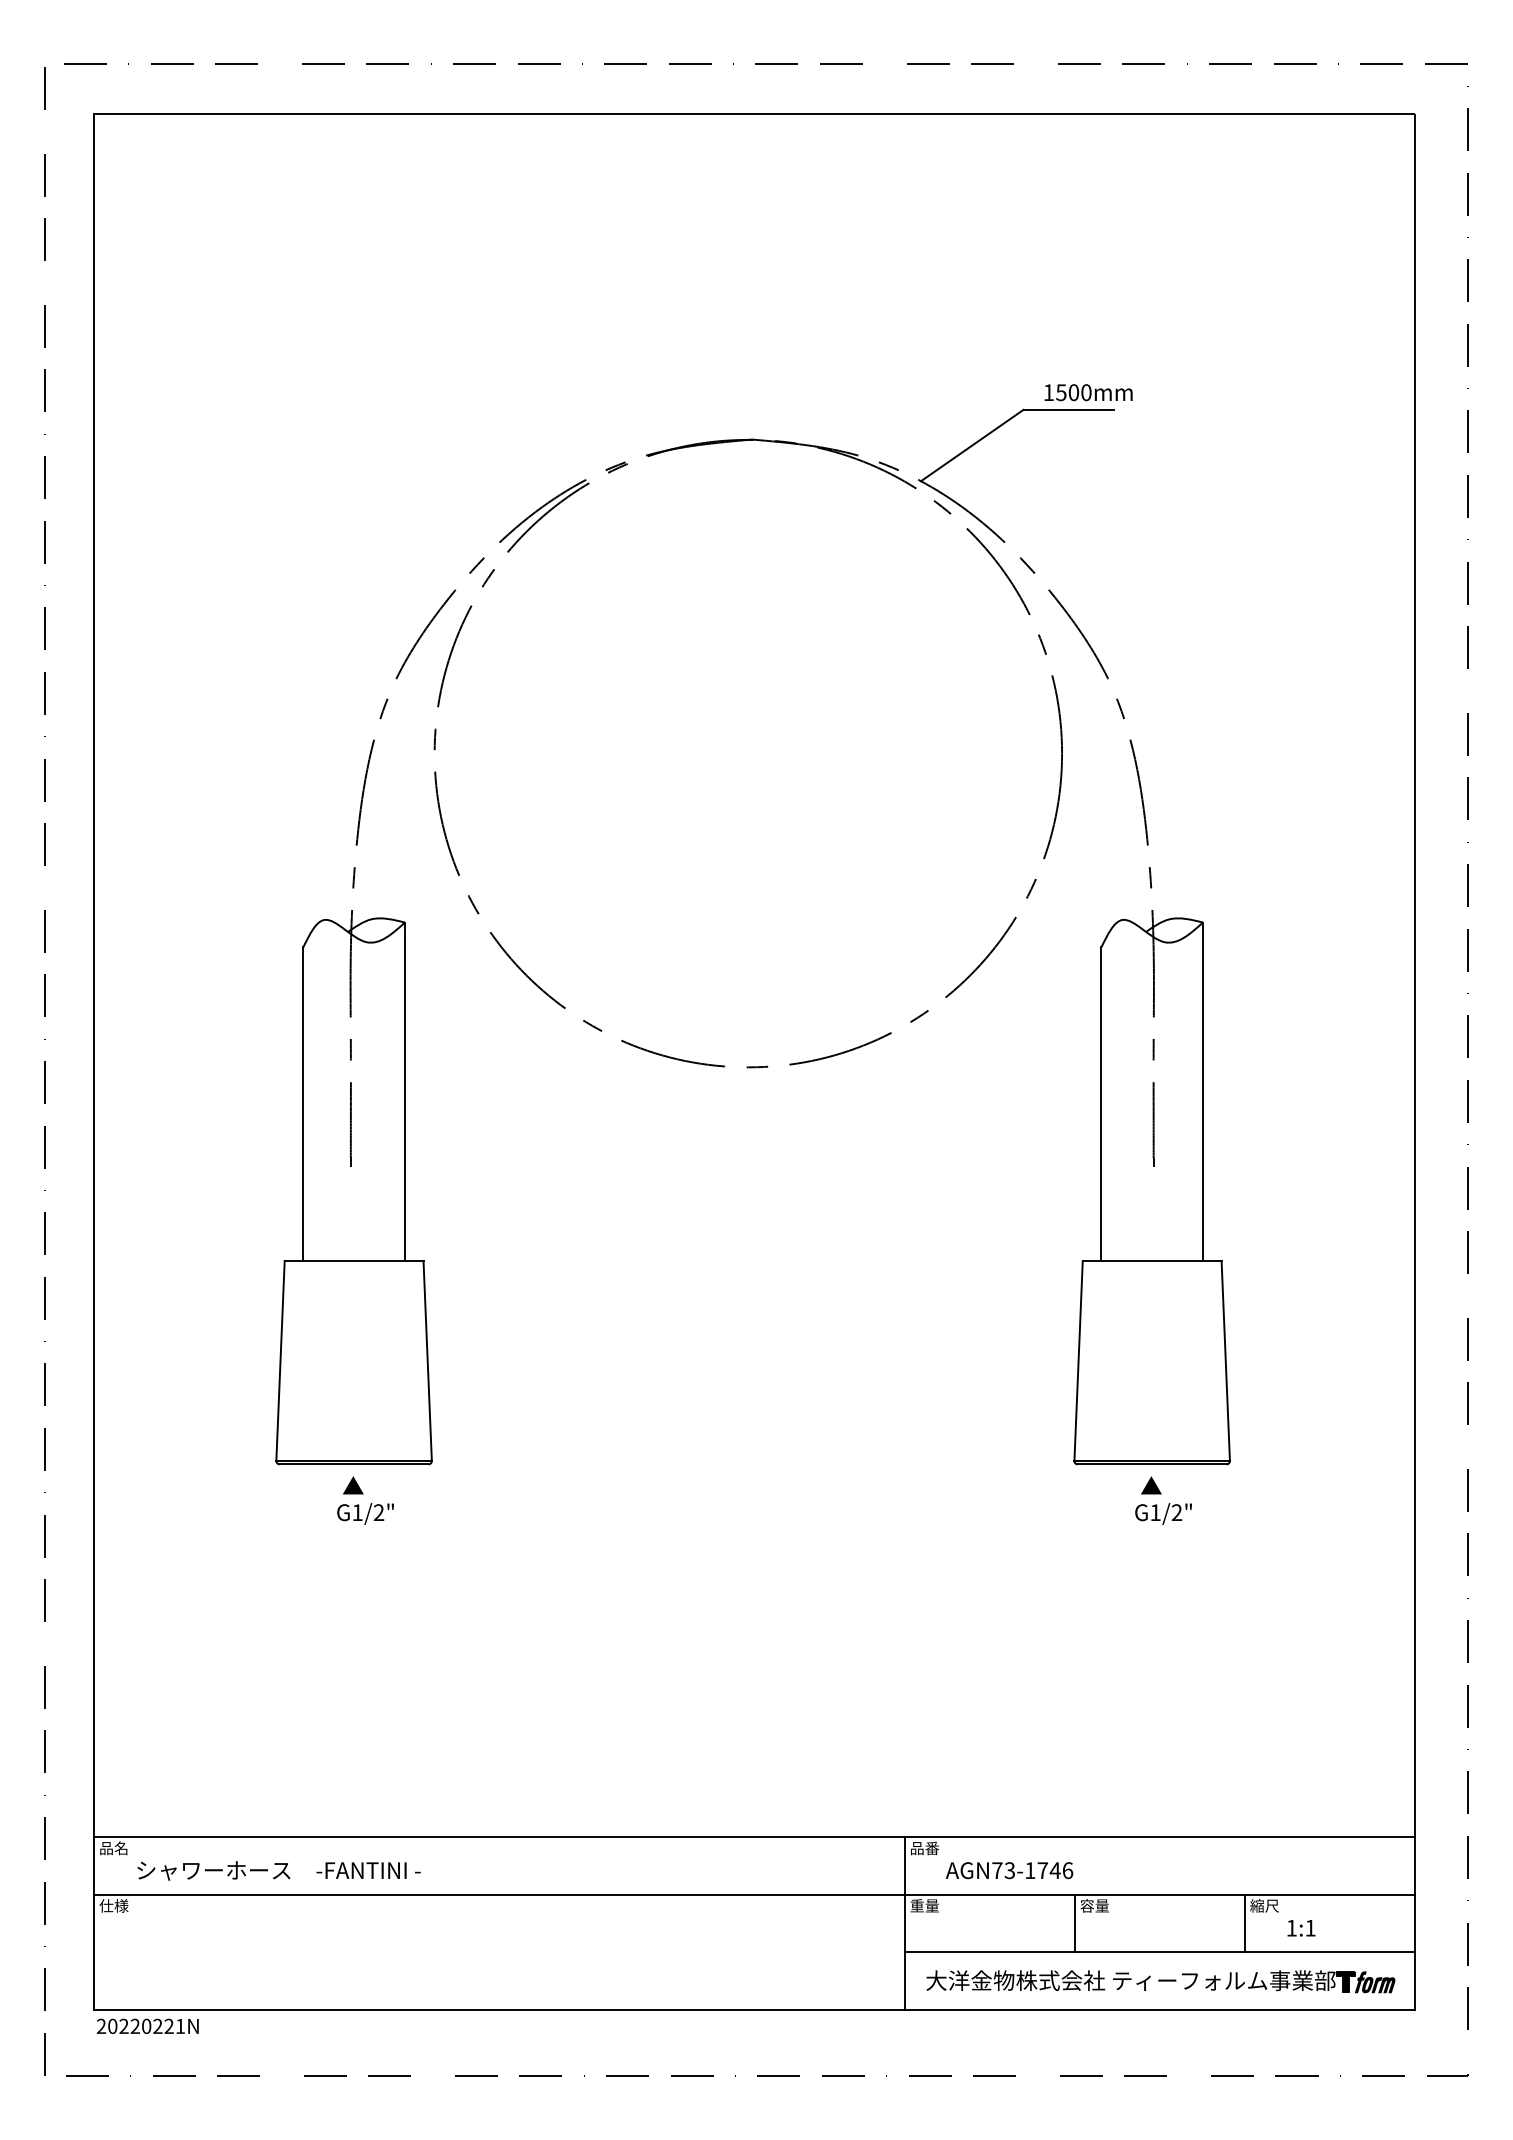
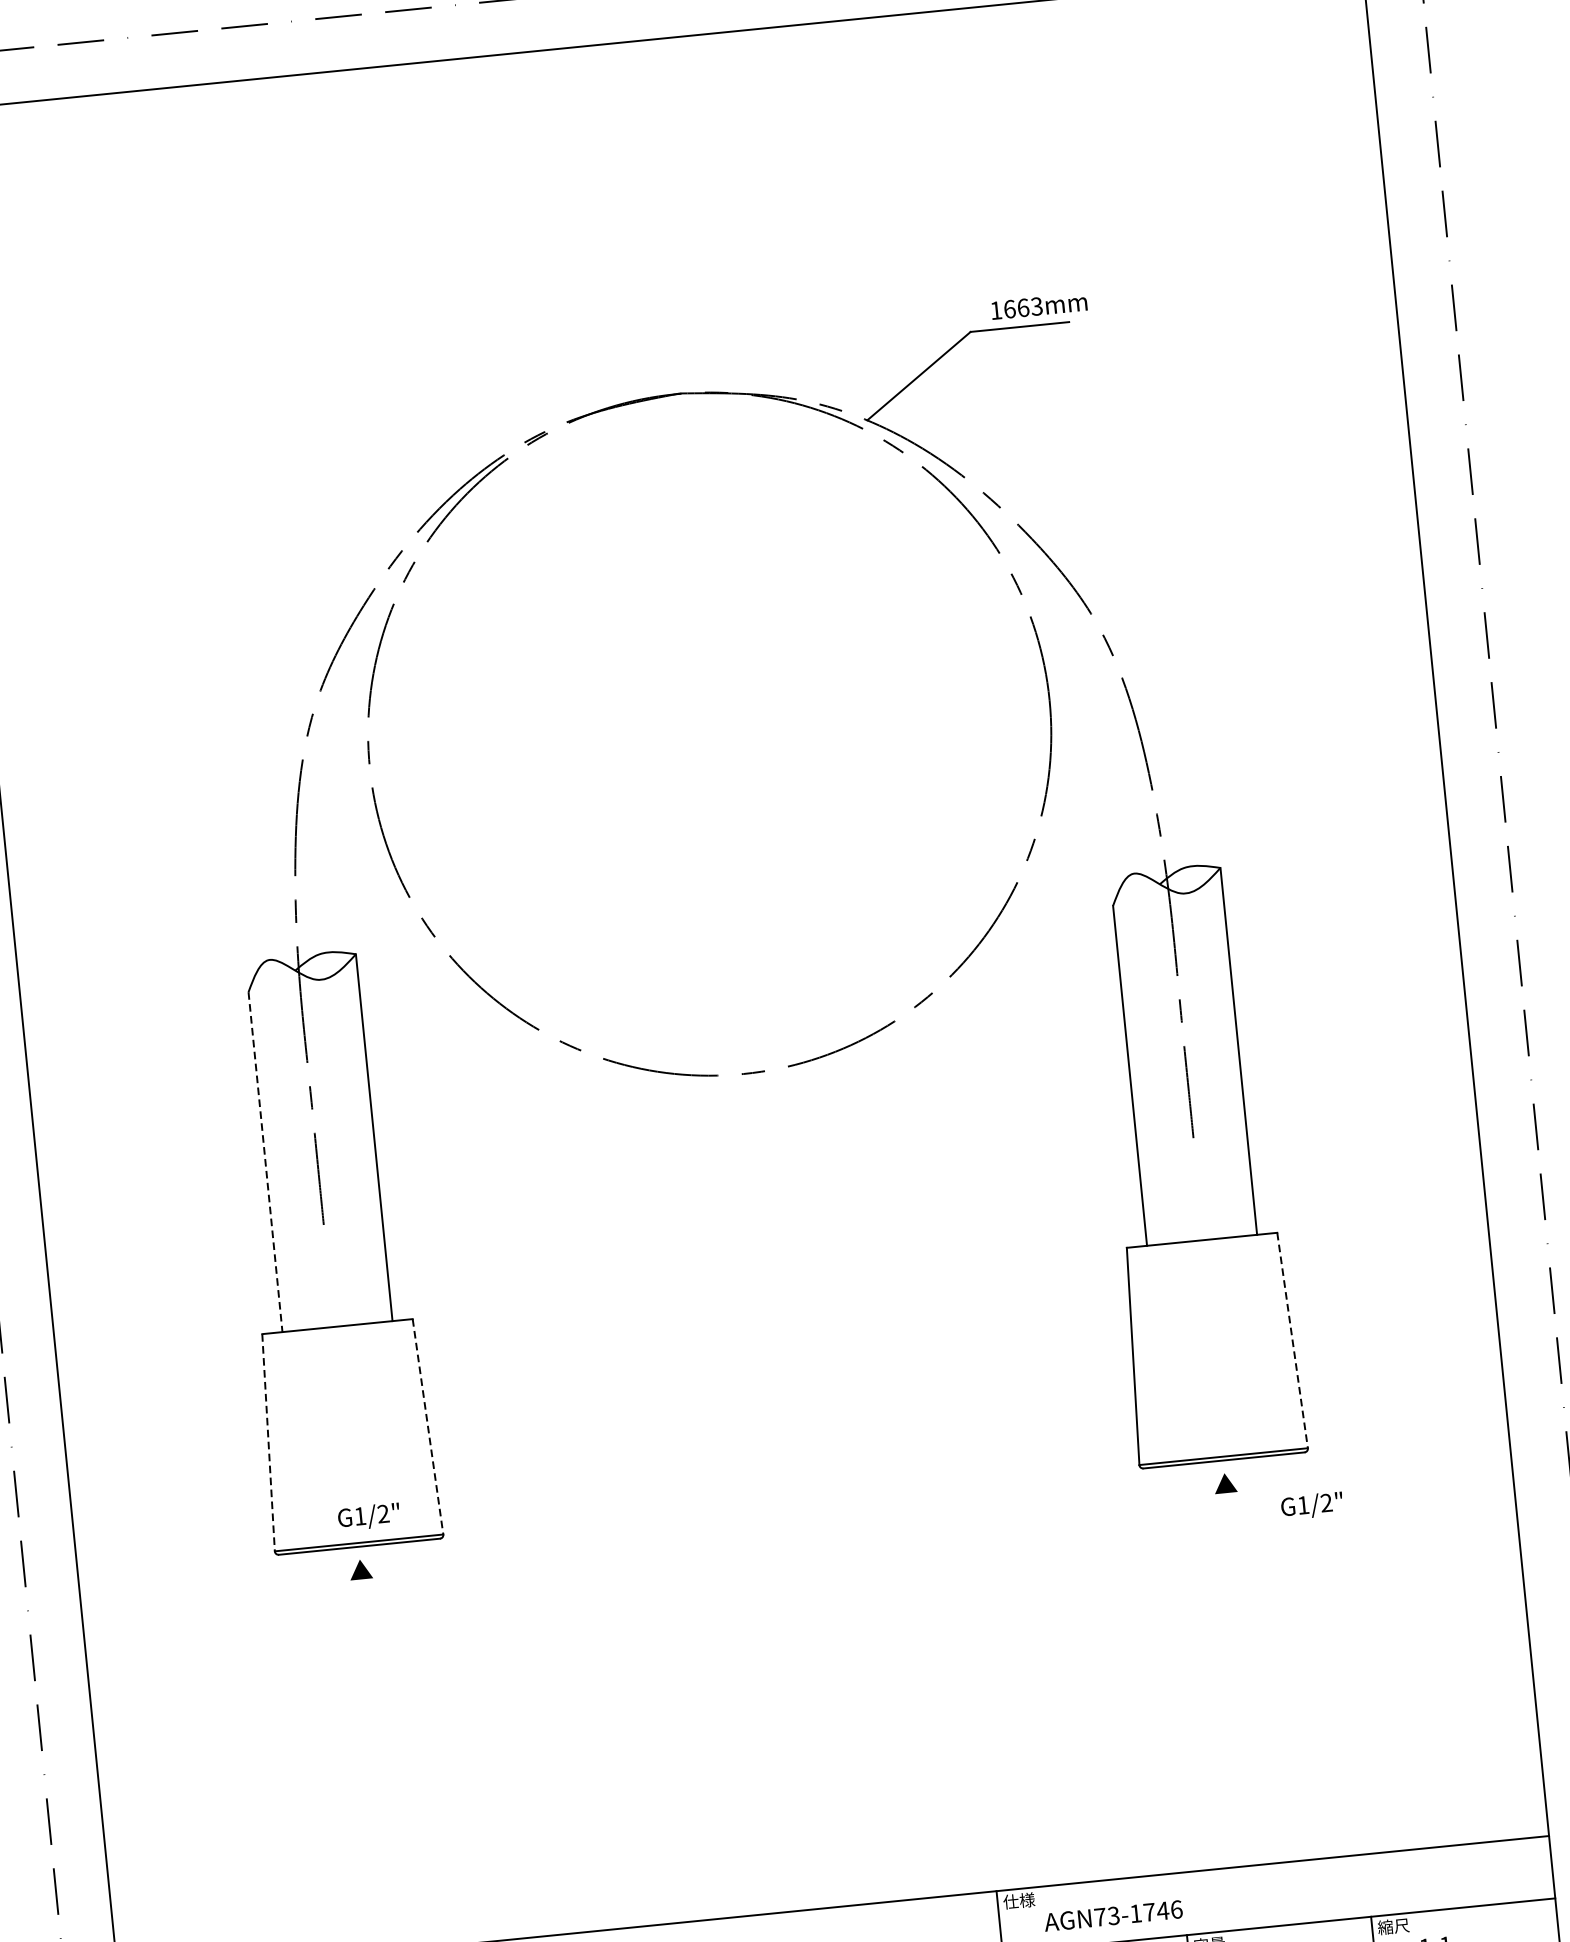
text: (1073, 392) -> (1022, 307), 1500mm -> 1663mm
line: (303, 1104) -> (265, 1162), solid -> dashed
line: (280, 1361) -> (268, 1443), solid -> dashed
line: (427, 1361) -> (427, 1427), solid -> dashed
line: (1225, 1361) -> (1292, 1341), solid -> dashed
text: (365, 1513) -> (368, 1516), moved
text: (1163, 1513) -> (1312, 1505), moved
text: (924, 1848) -> (1018, 1901), 品番 -> 仕様

